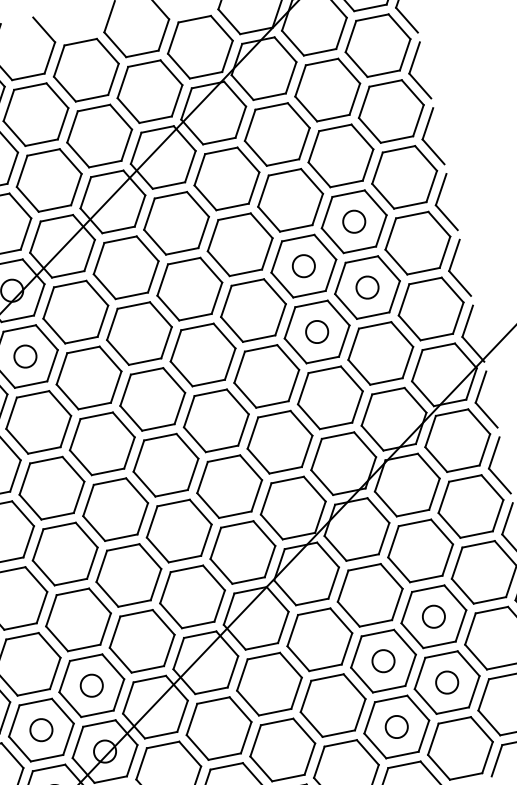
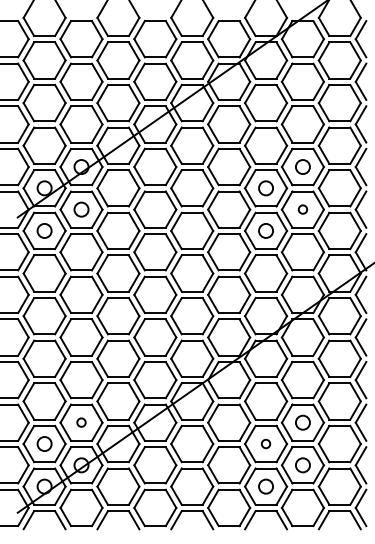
circle: (366, 287) -> (302, 209), size x0.6
circle: (382, 660) -> (265, 443), size x0.6
circle: (91, 685) -> (81, 422), size x0.6

